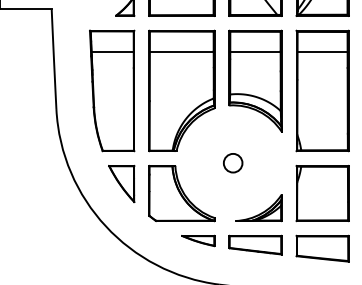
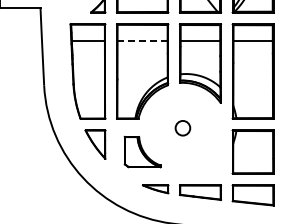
line: (181, 51) -> (142, 40), solid -> dashed
part: (181, 192) -> (142, 151), size x0.7
part: (259, 208) -> (203, 163), removed

